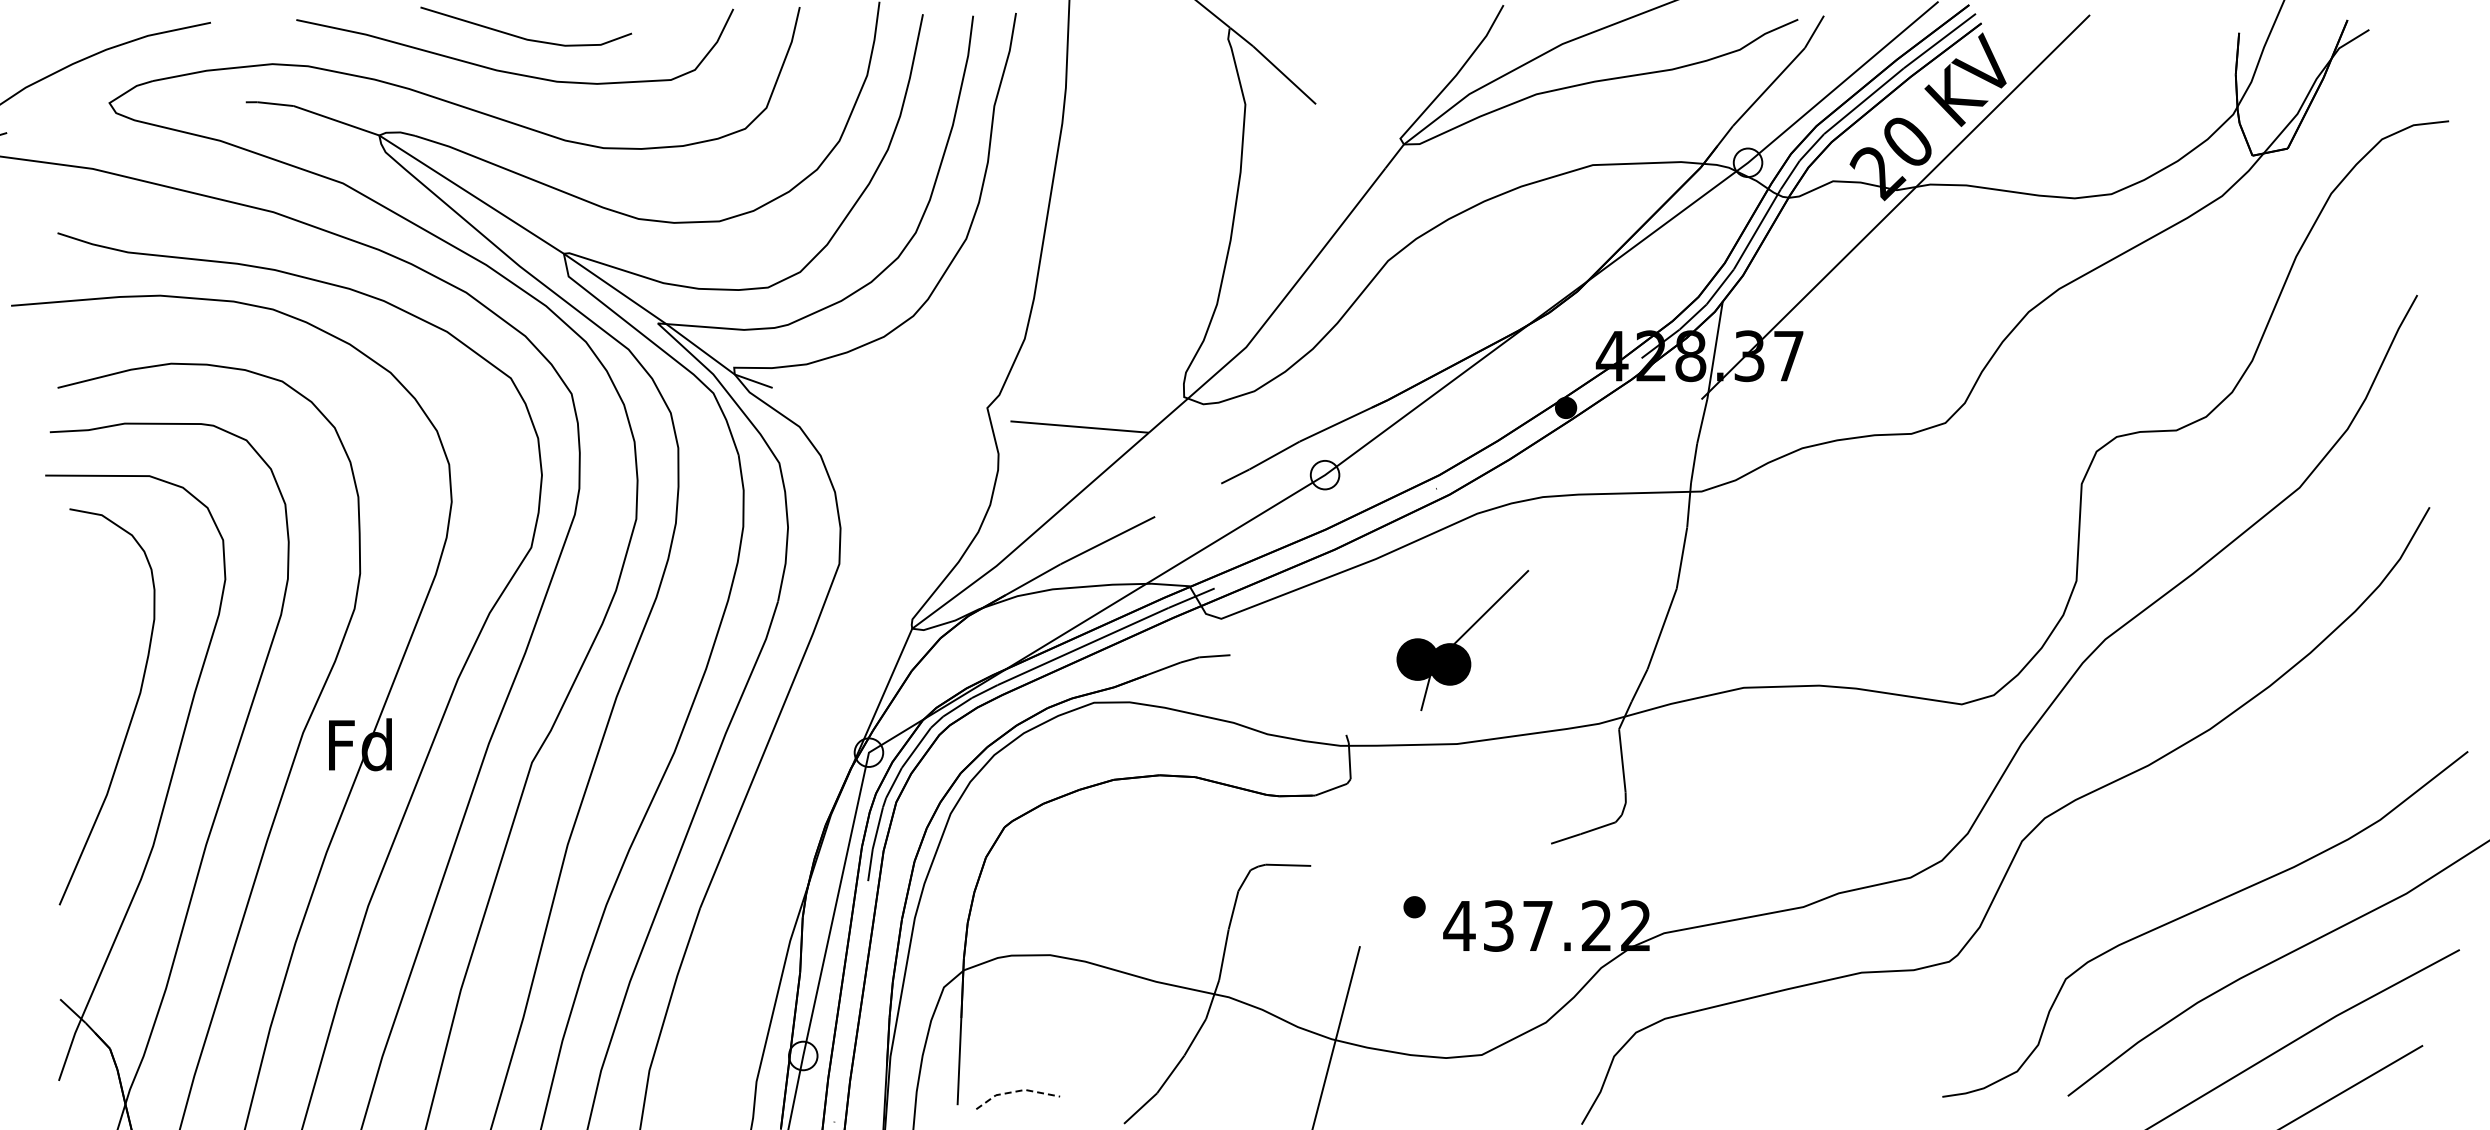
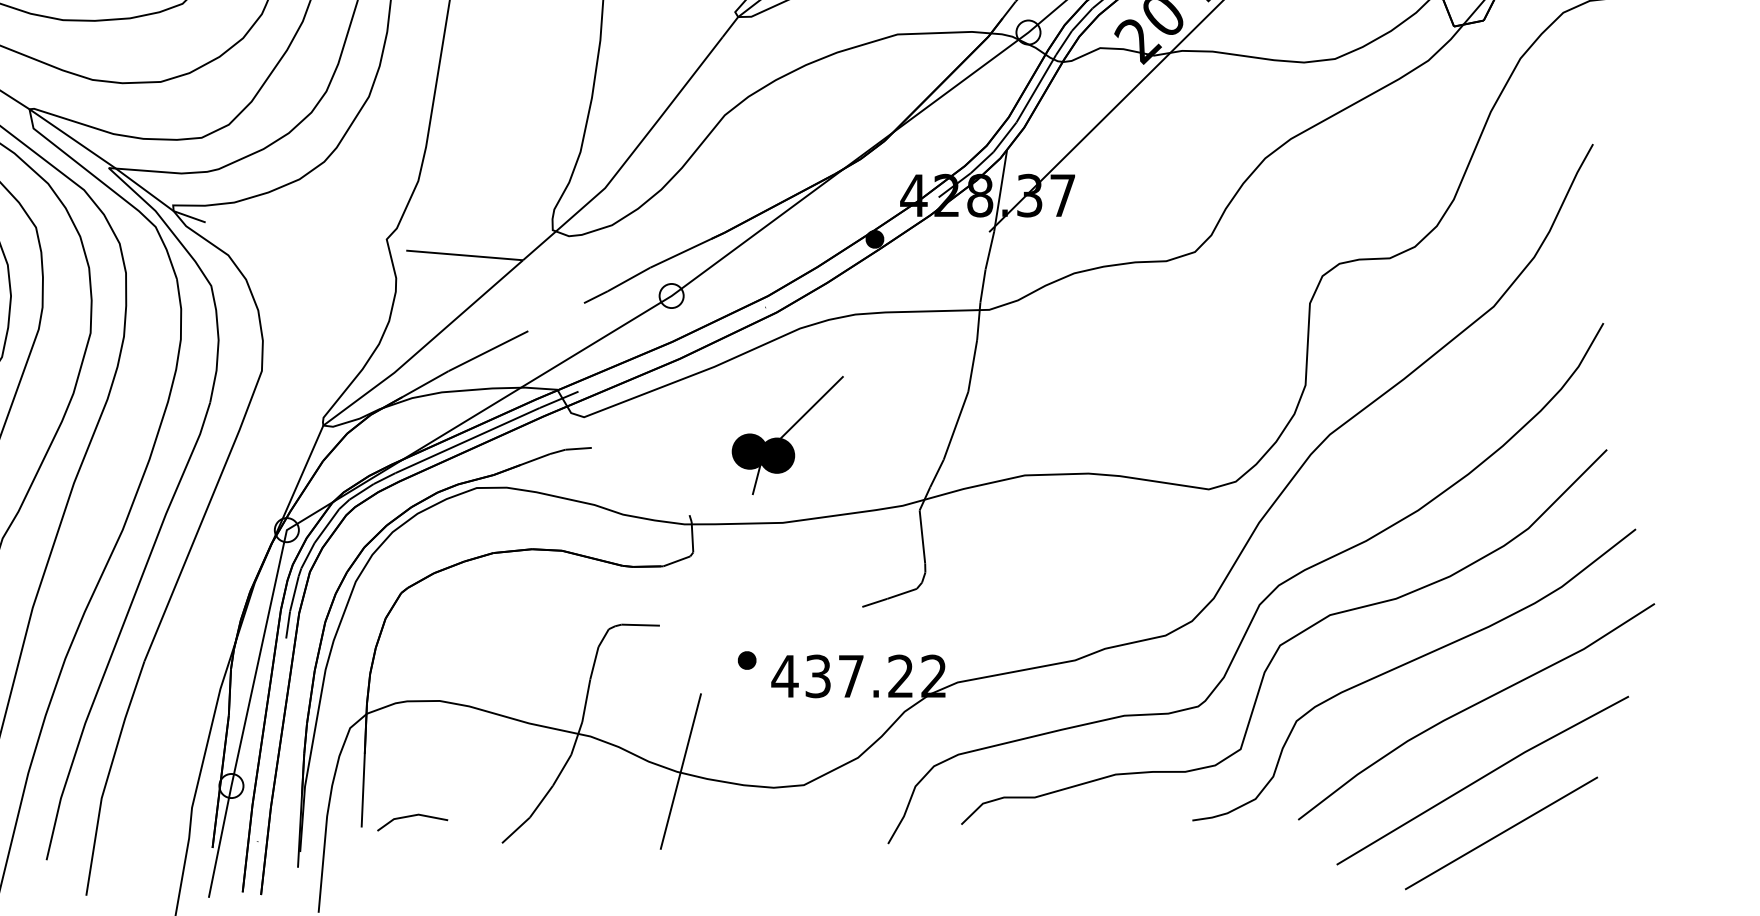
curve: (2055, 882) -> (1287, 639), added
line: (1016, 1091) -> (411, 815), dashed -> solid

